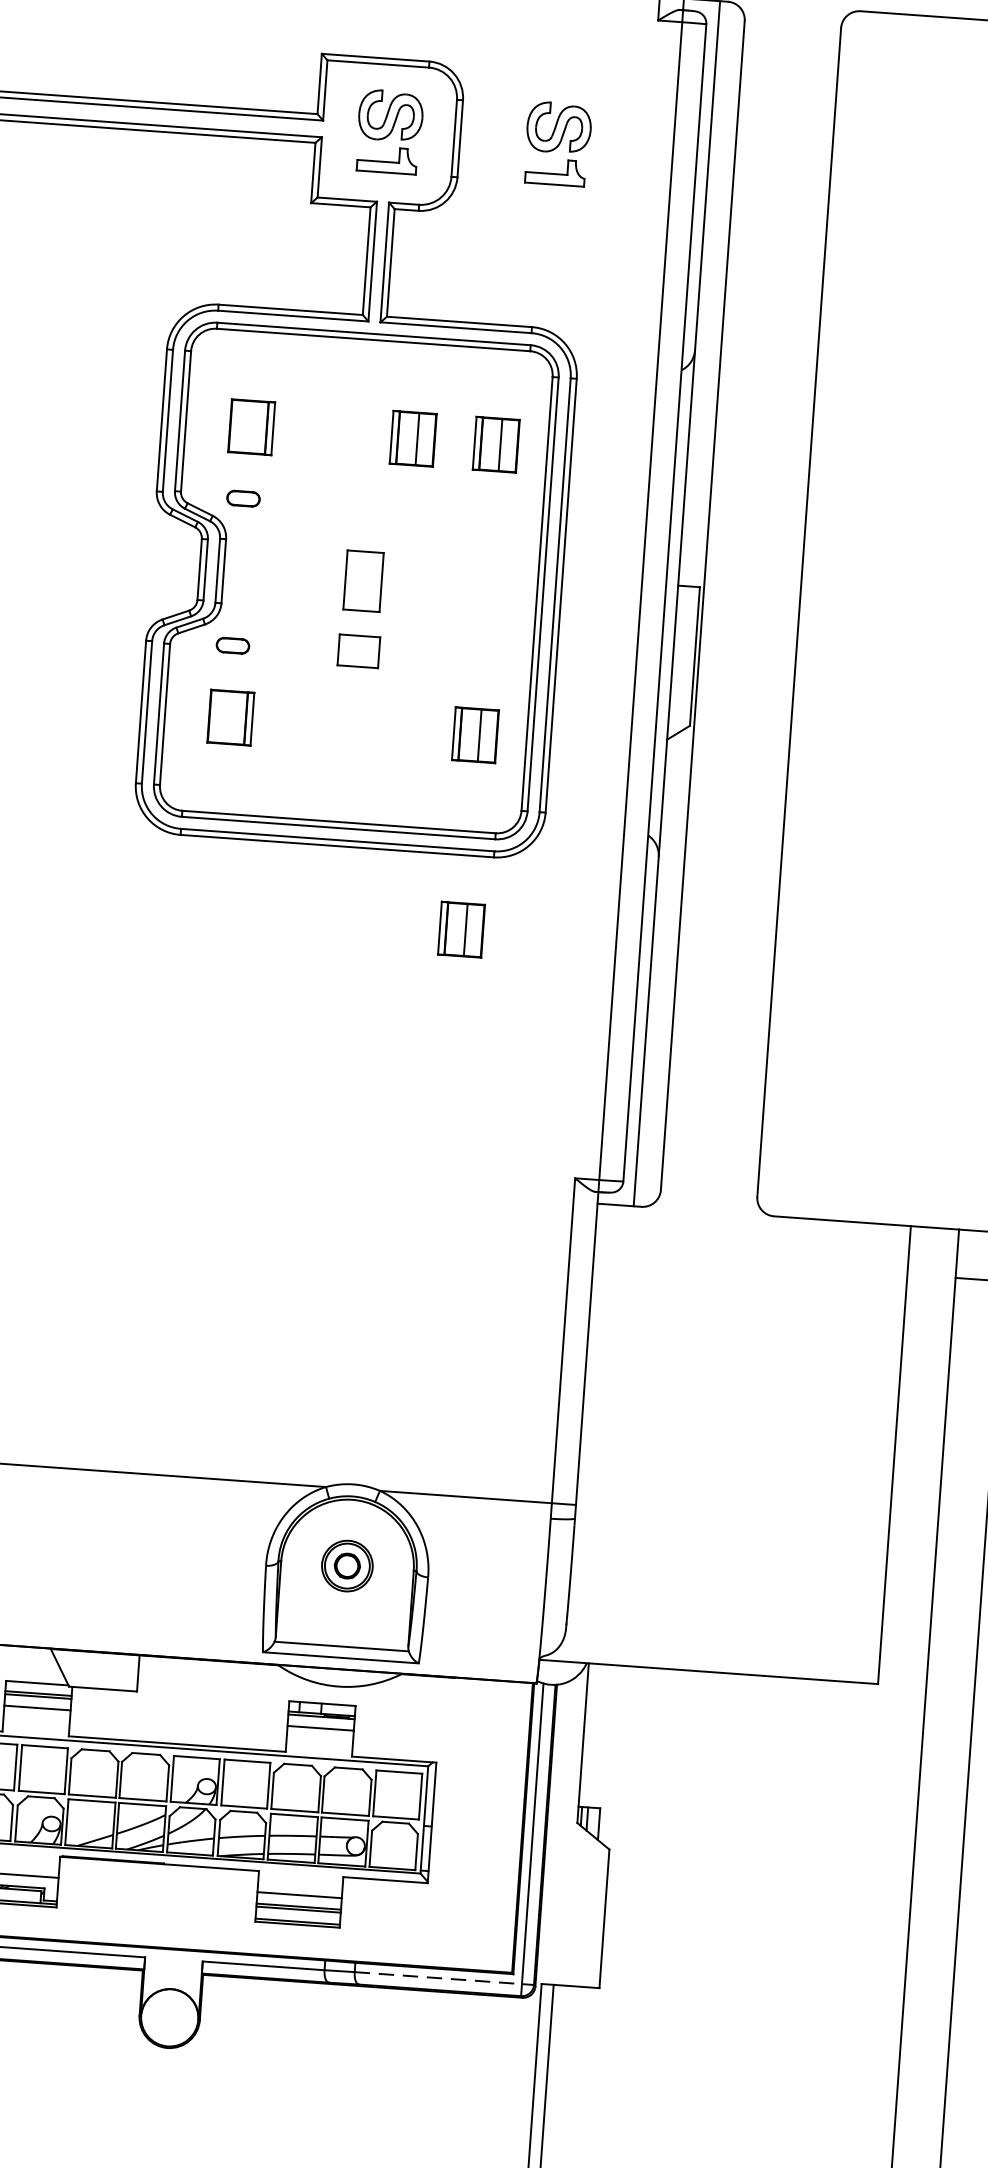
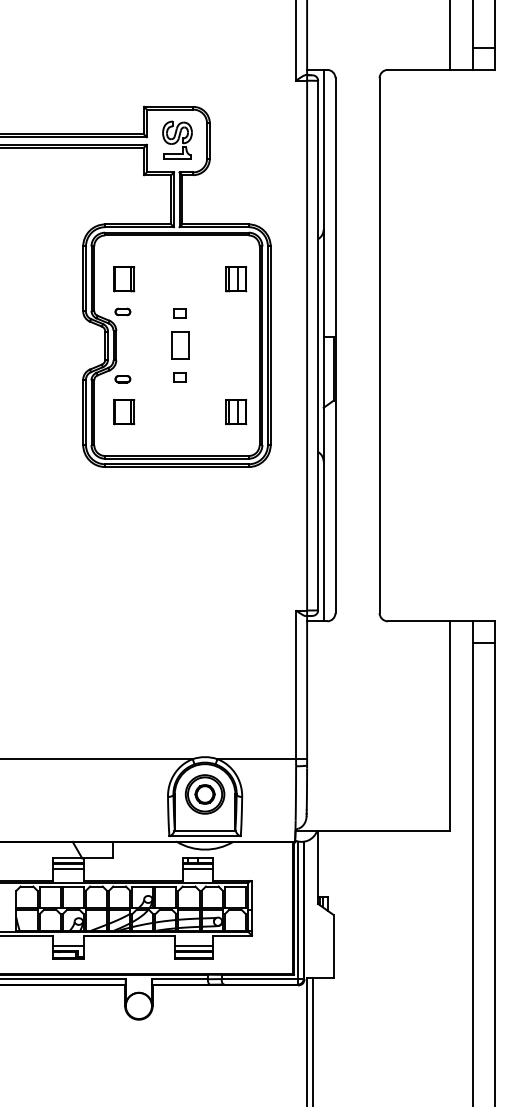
part: (558, 142) -> (254, 139), removed
part: (413, 439) -> (198, 279), removed
part: (366, 510) -> (179, 313), added
part: (356, 650) -> (179, 377), size x0.62
part: (462, 930) -> (236, 501), removed
part: (346, 1566) -> (204, 794), size x1.67
line: (446, 1979) -> (263, 979), dashed -> solid

